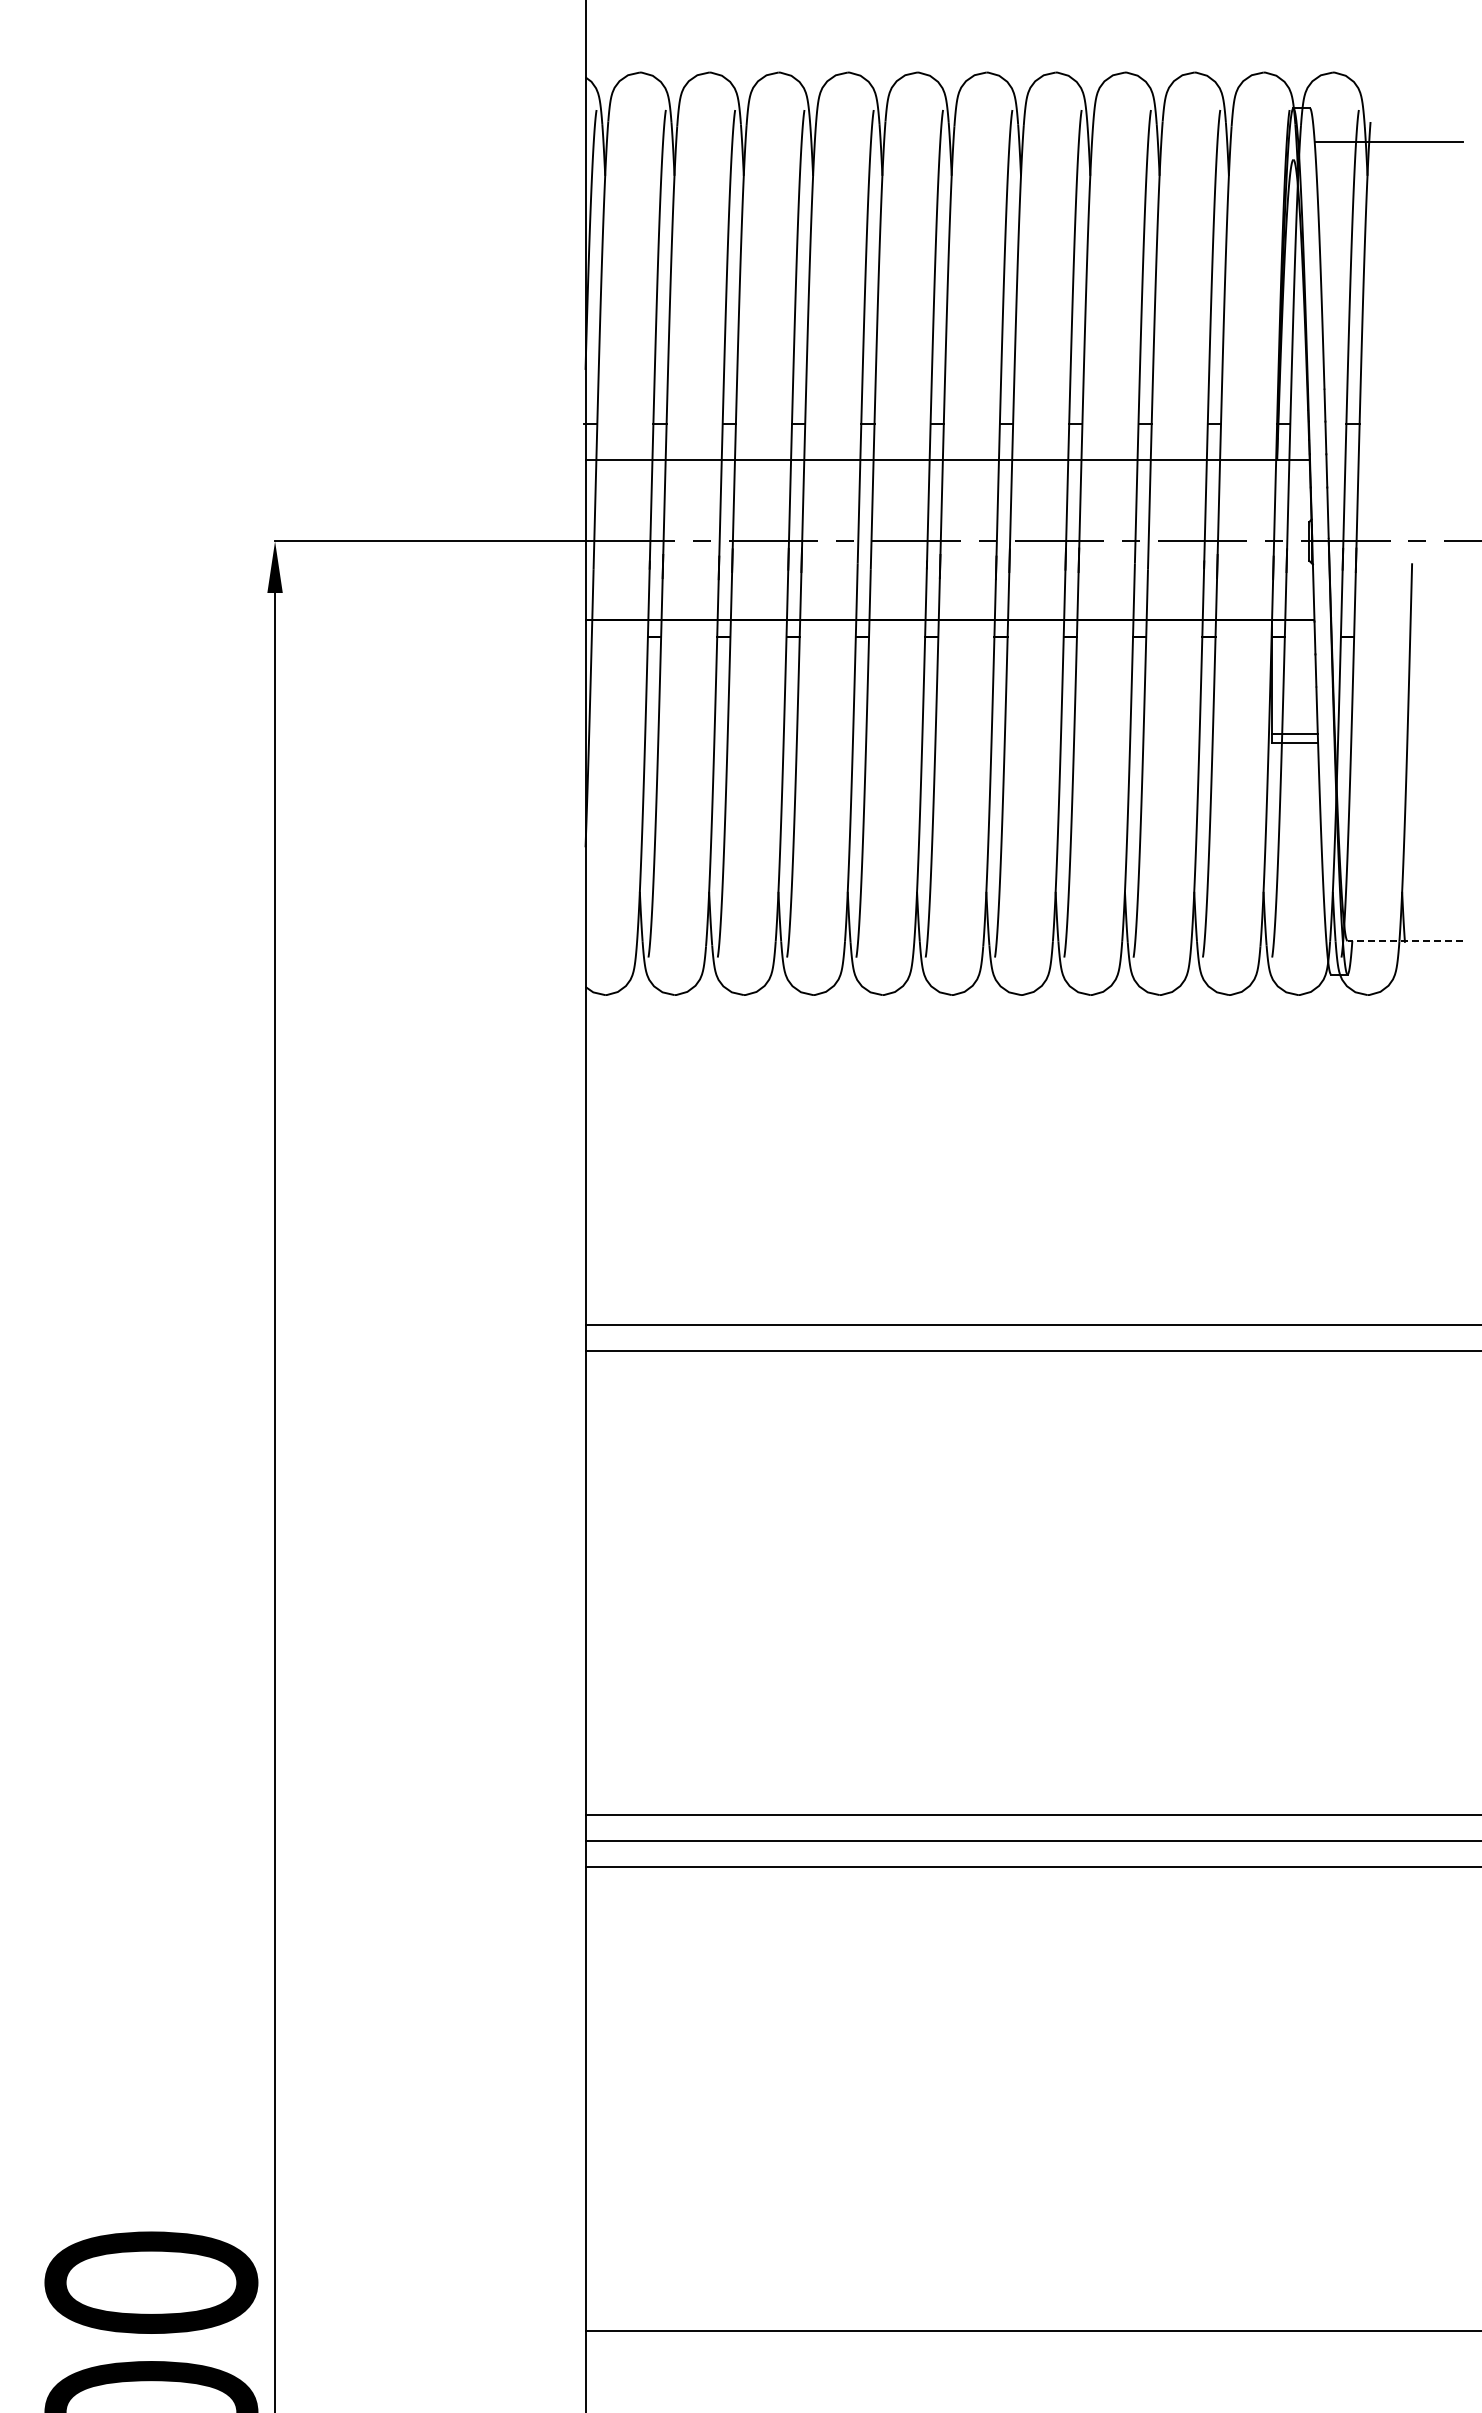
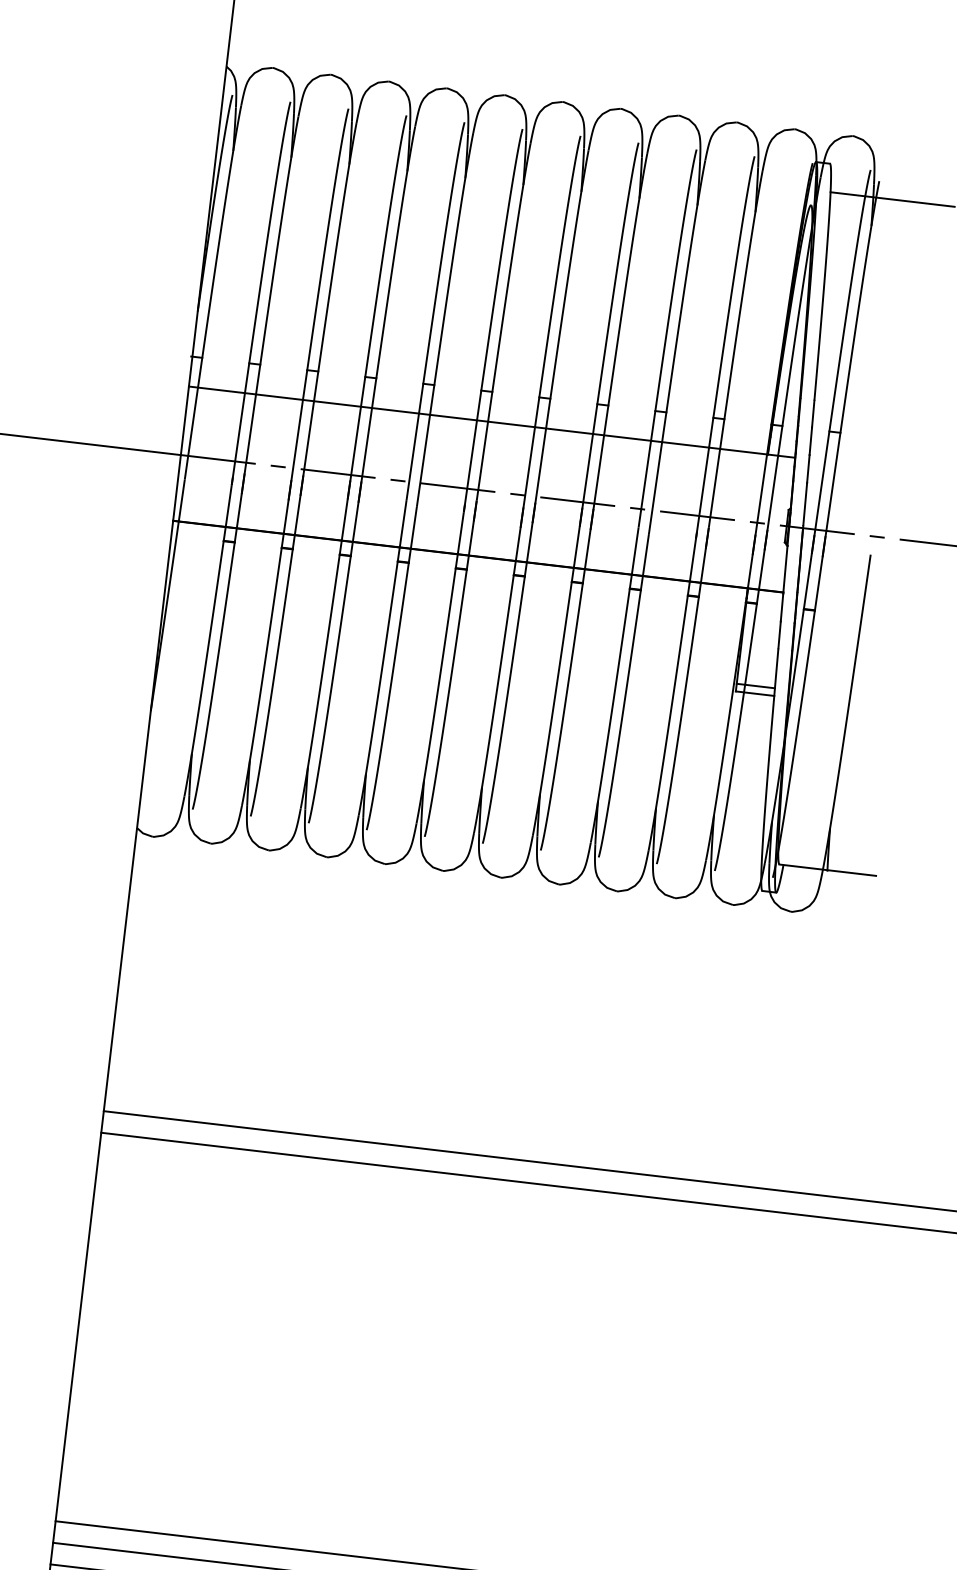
line: (1405, 941) -> (827, 870), dashed -> solid

